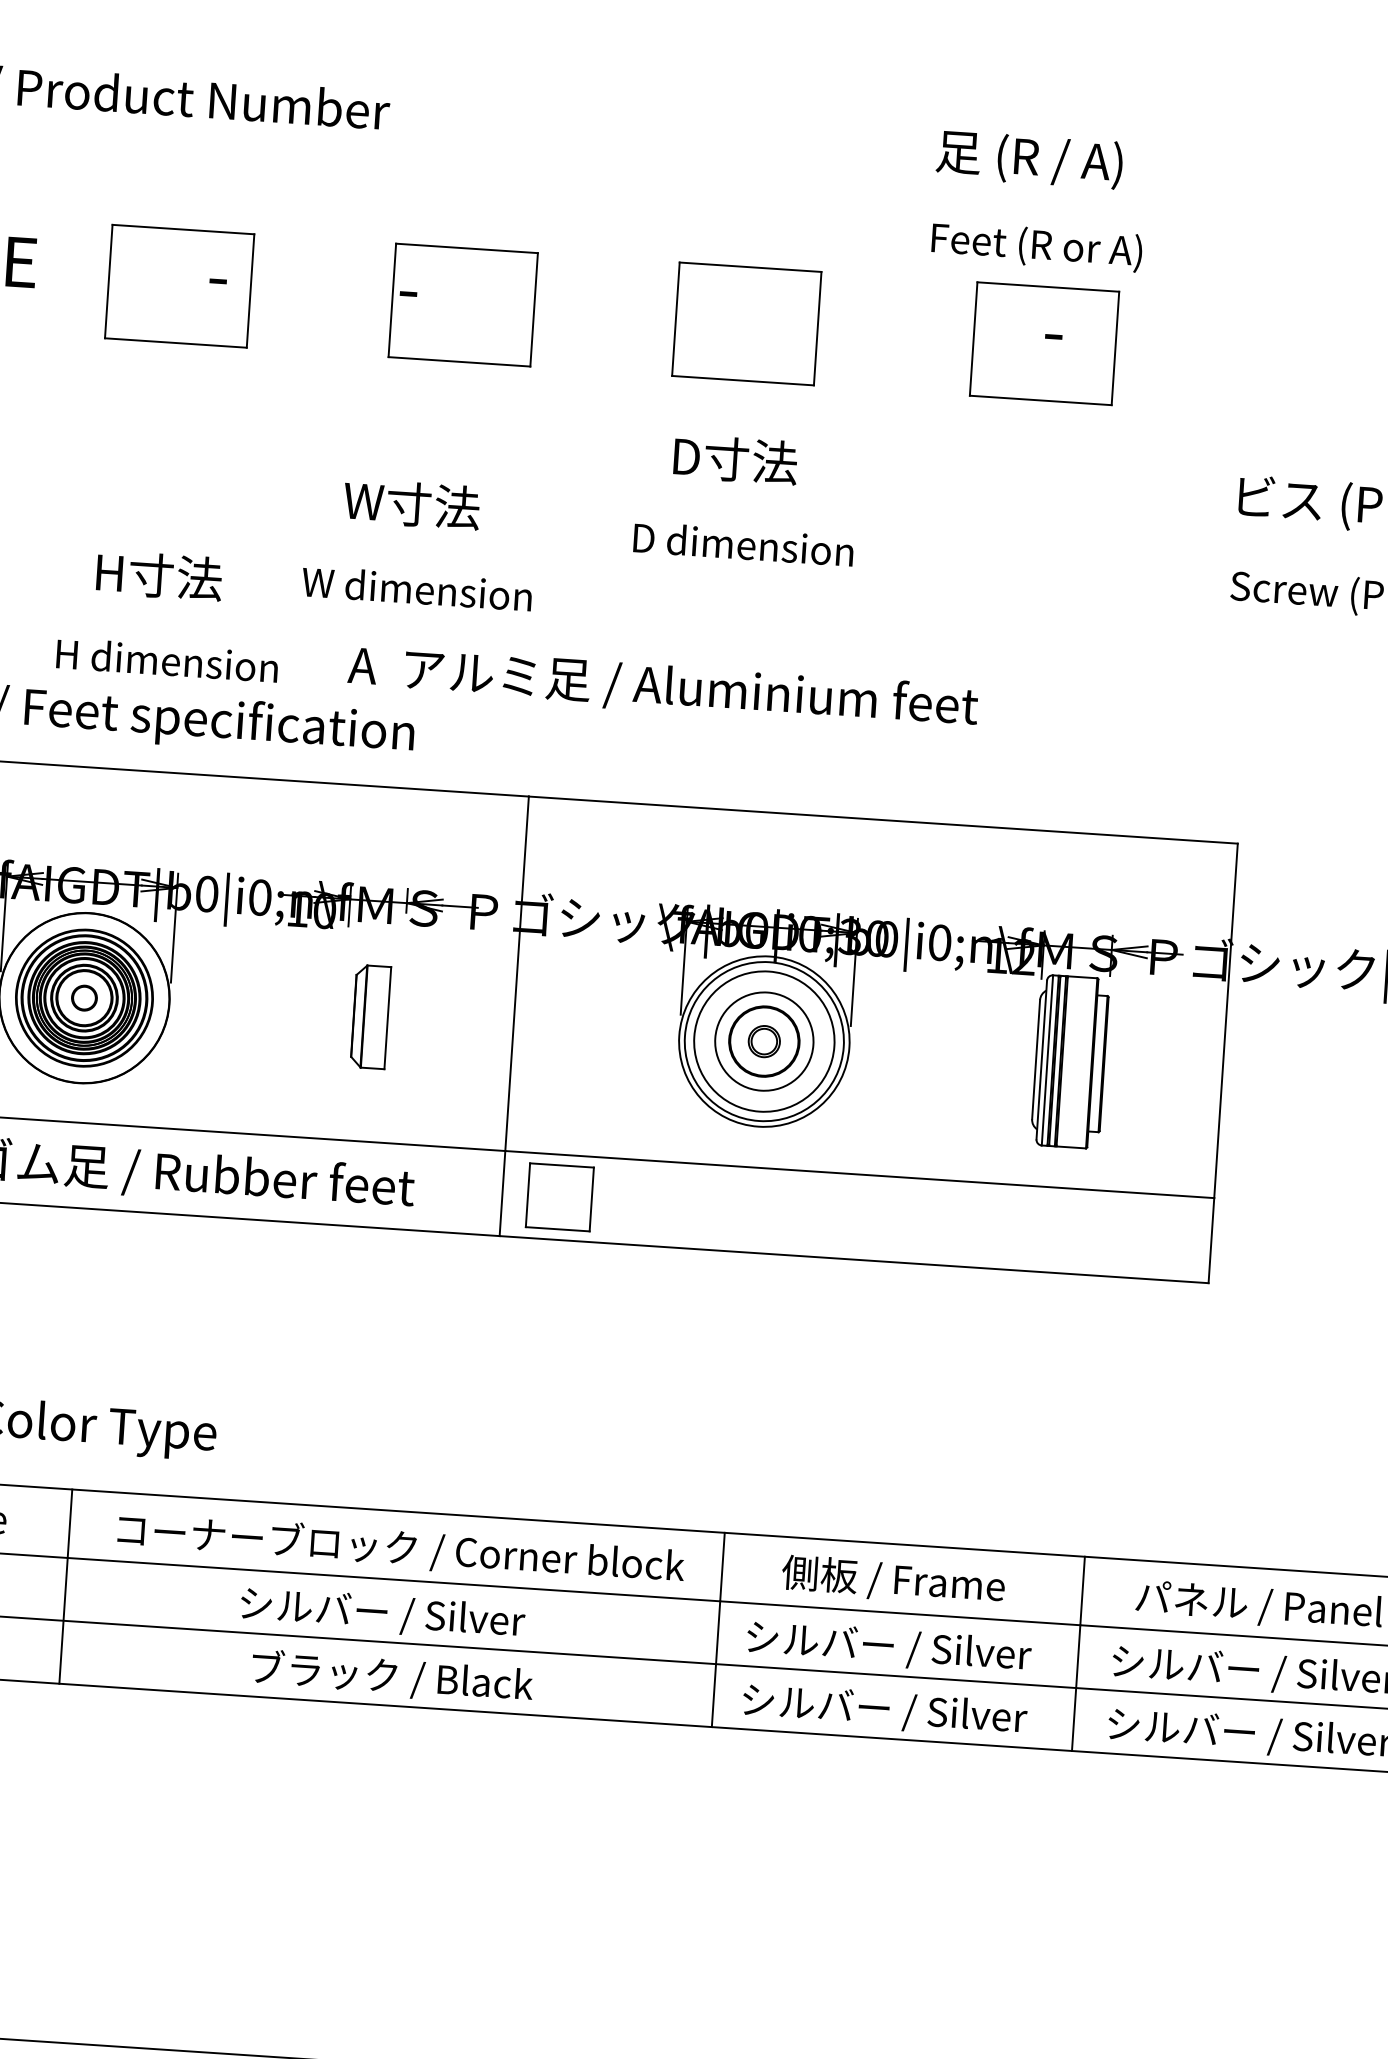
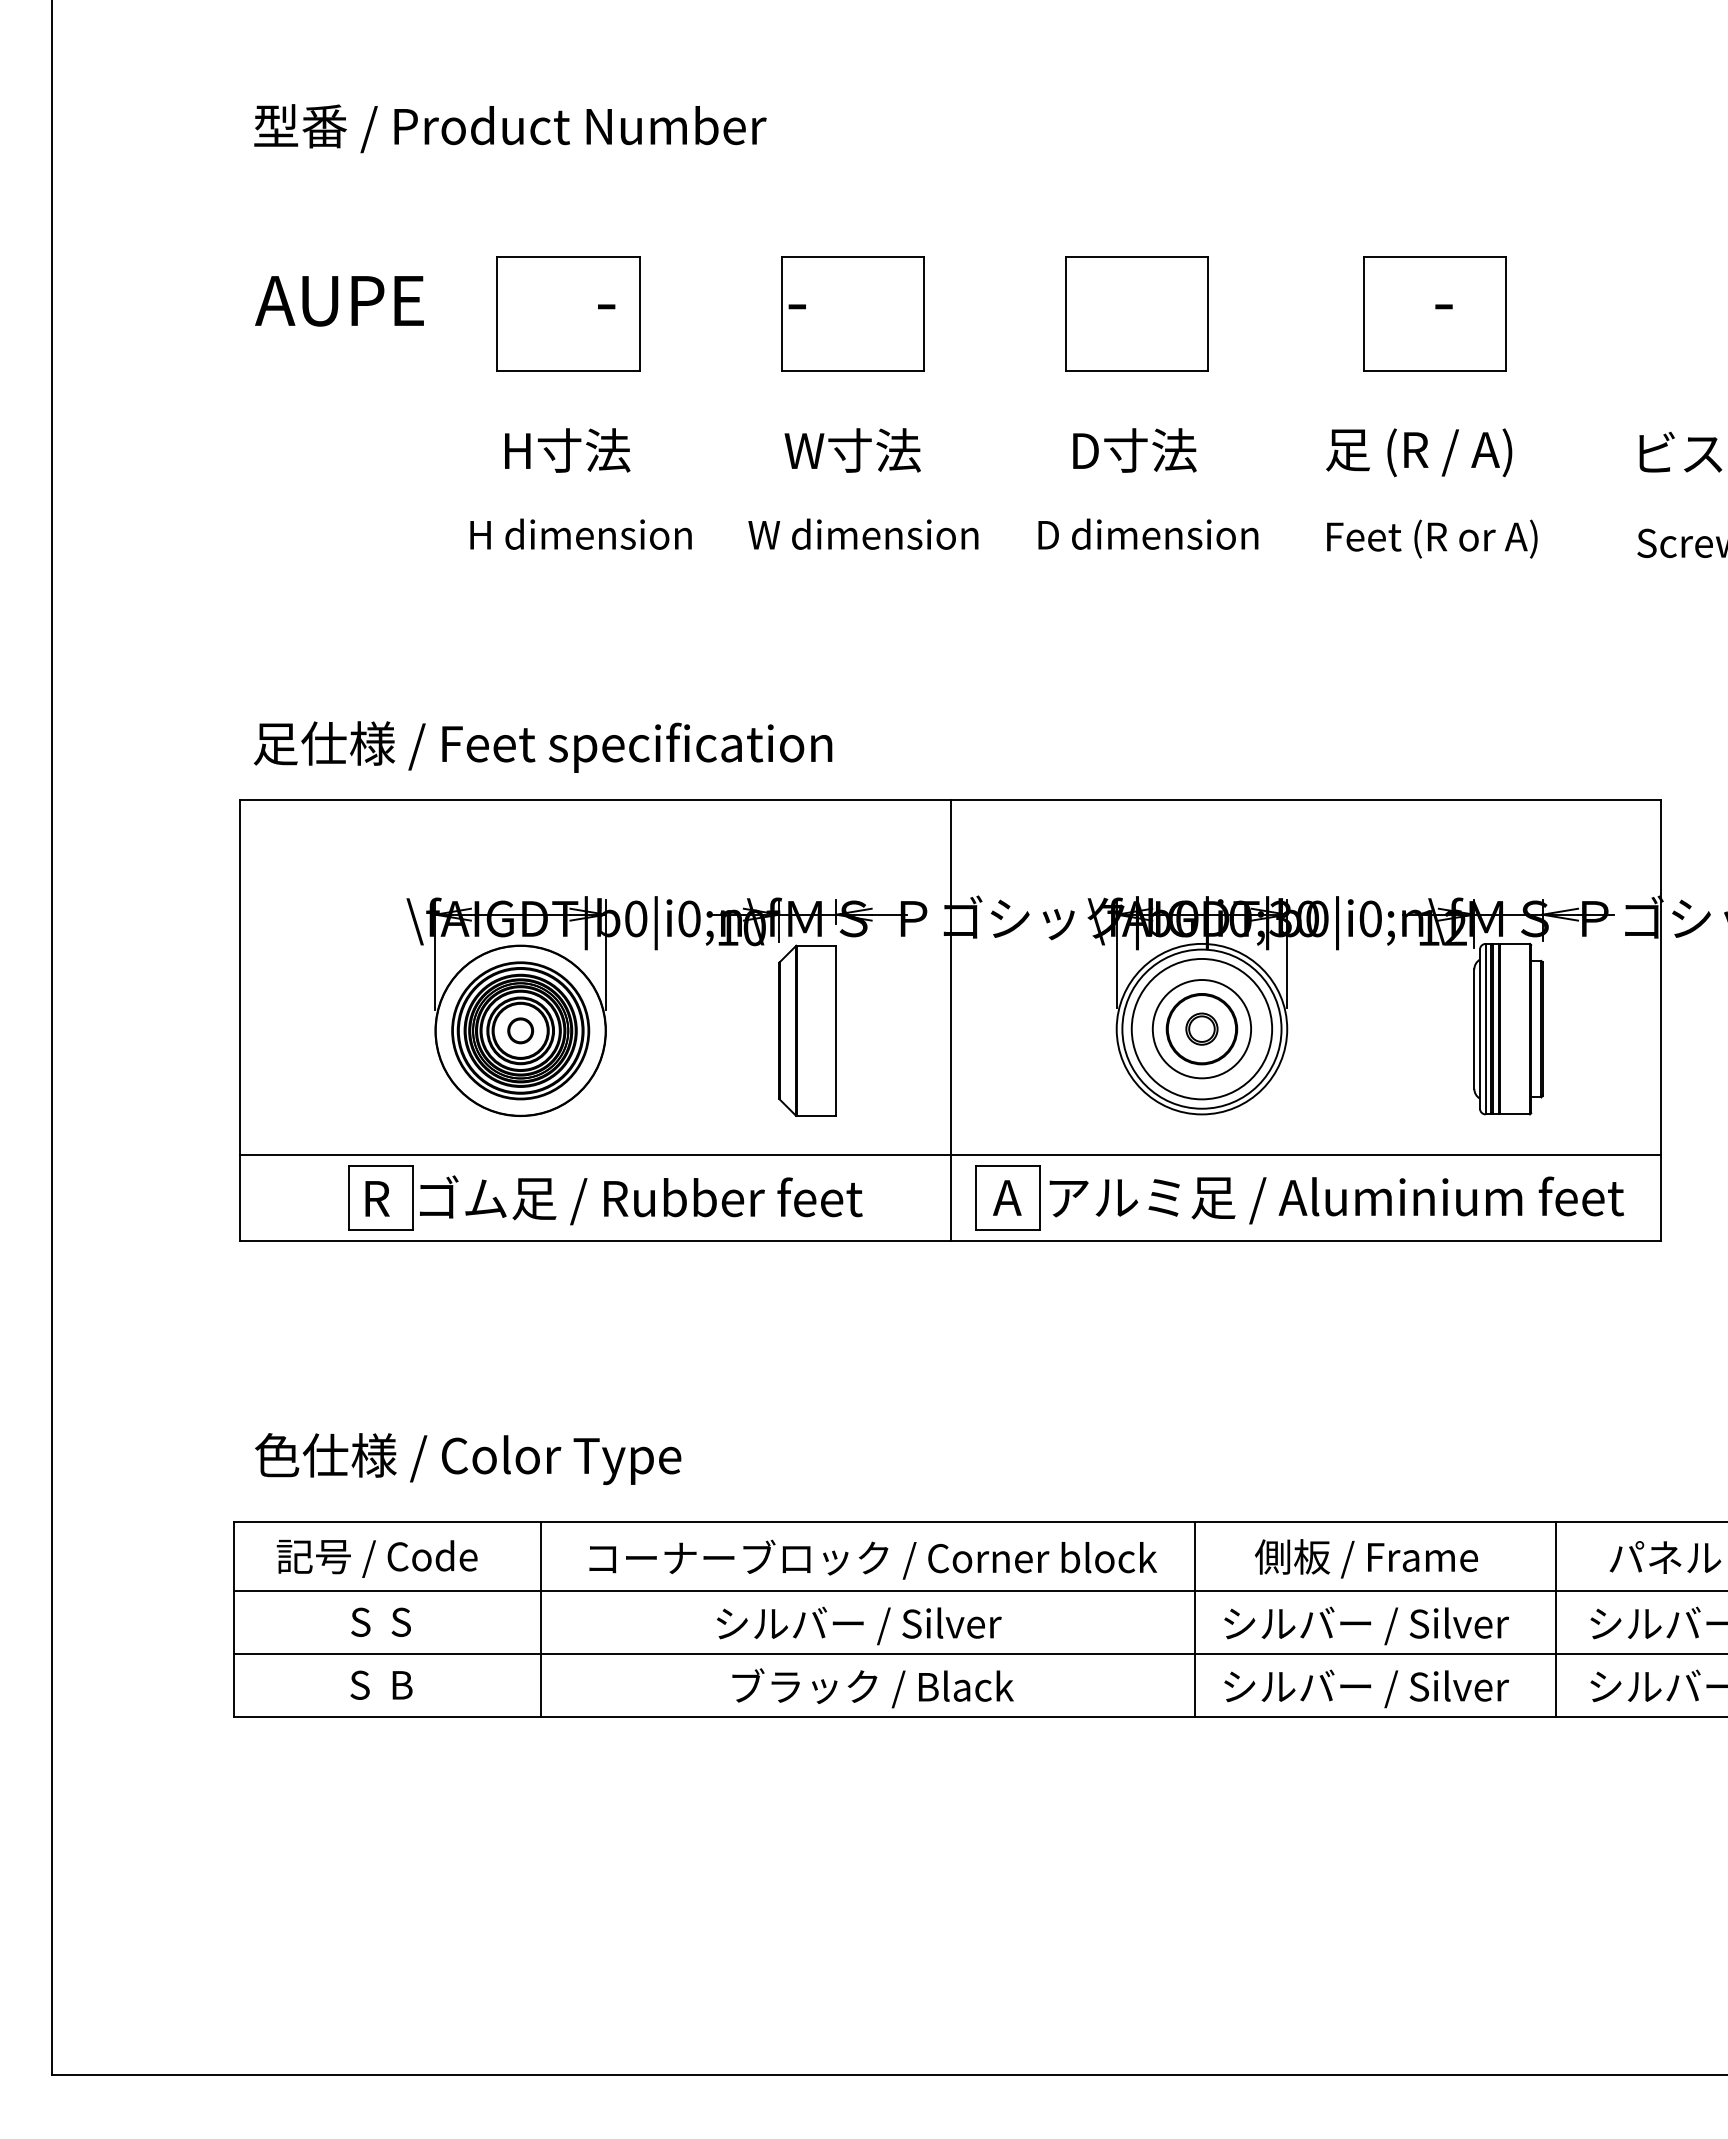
text: (1039, 201) -> (1431, 493), moved
text: (420, 543) -> (863, 488), moved
text: (169, 614) -> (580, 488), moved
text: (663, 688) -> (1308, 1200), moved
part: (370, 1016) -> (807, 1030), size x1.67

